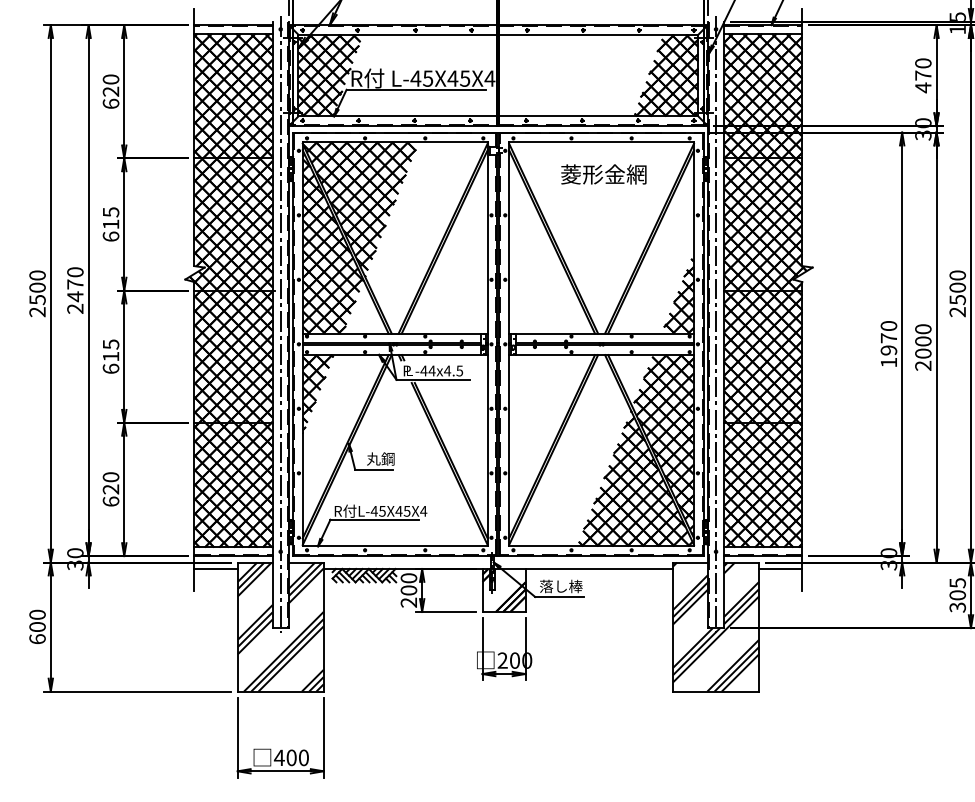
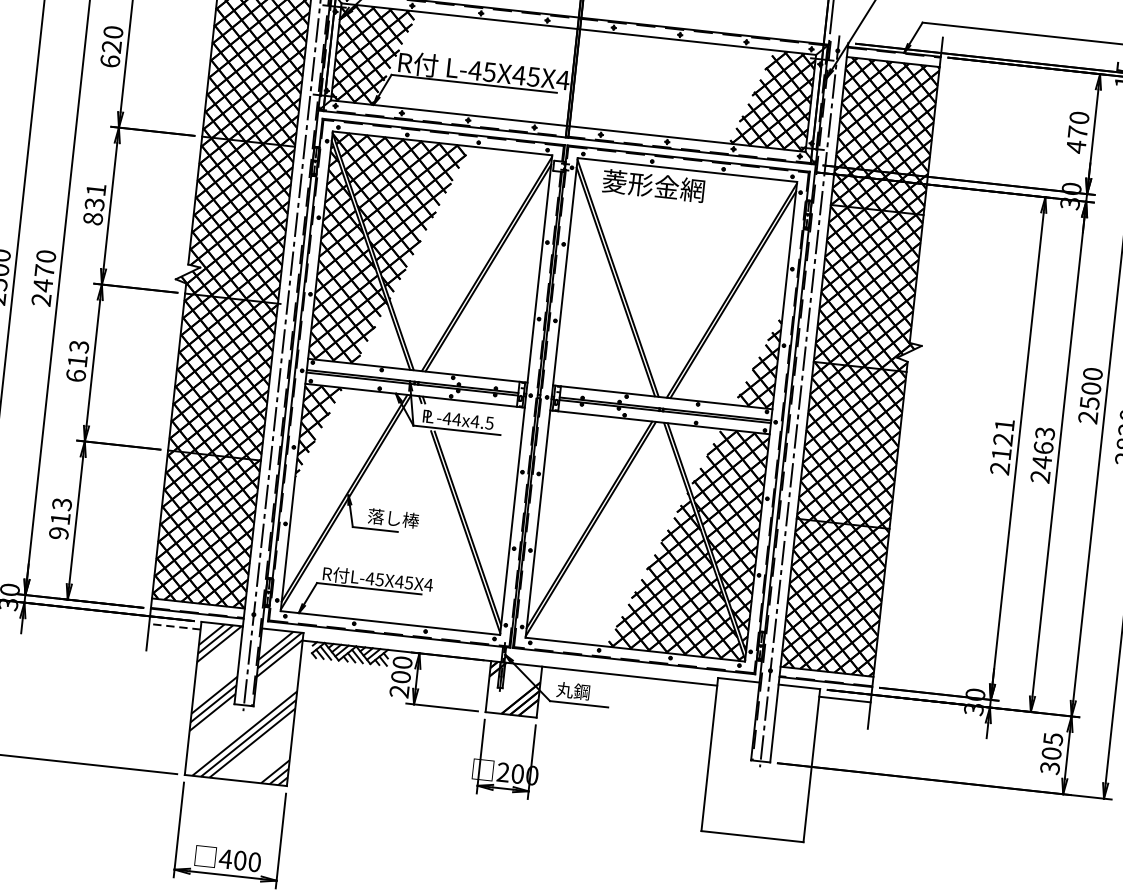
text: (603, 174) -> (653, 185), moved
text: (110, 224) -> (94, 204), 615 -> 831
text: (923, 341) -> (1043, 447), 2000 -> 2463
text: (110, 344) -> (78, 346), 615 -> 613
text: (888, 344) -> (1001, 447), 1970 -> 2121
text: (388, 458) -> (393, 517), 丸鋼 -> 落し棒
text: (110, 489) -> (59, 518), 620 -> 913
line: (216, 568) -> (175, 626), solid -> dashed
text: (560, 586) -> (581, 691), 落し棒 -> 丸鋼
hatch: (716, 626) -> (761, 759), removed

